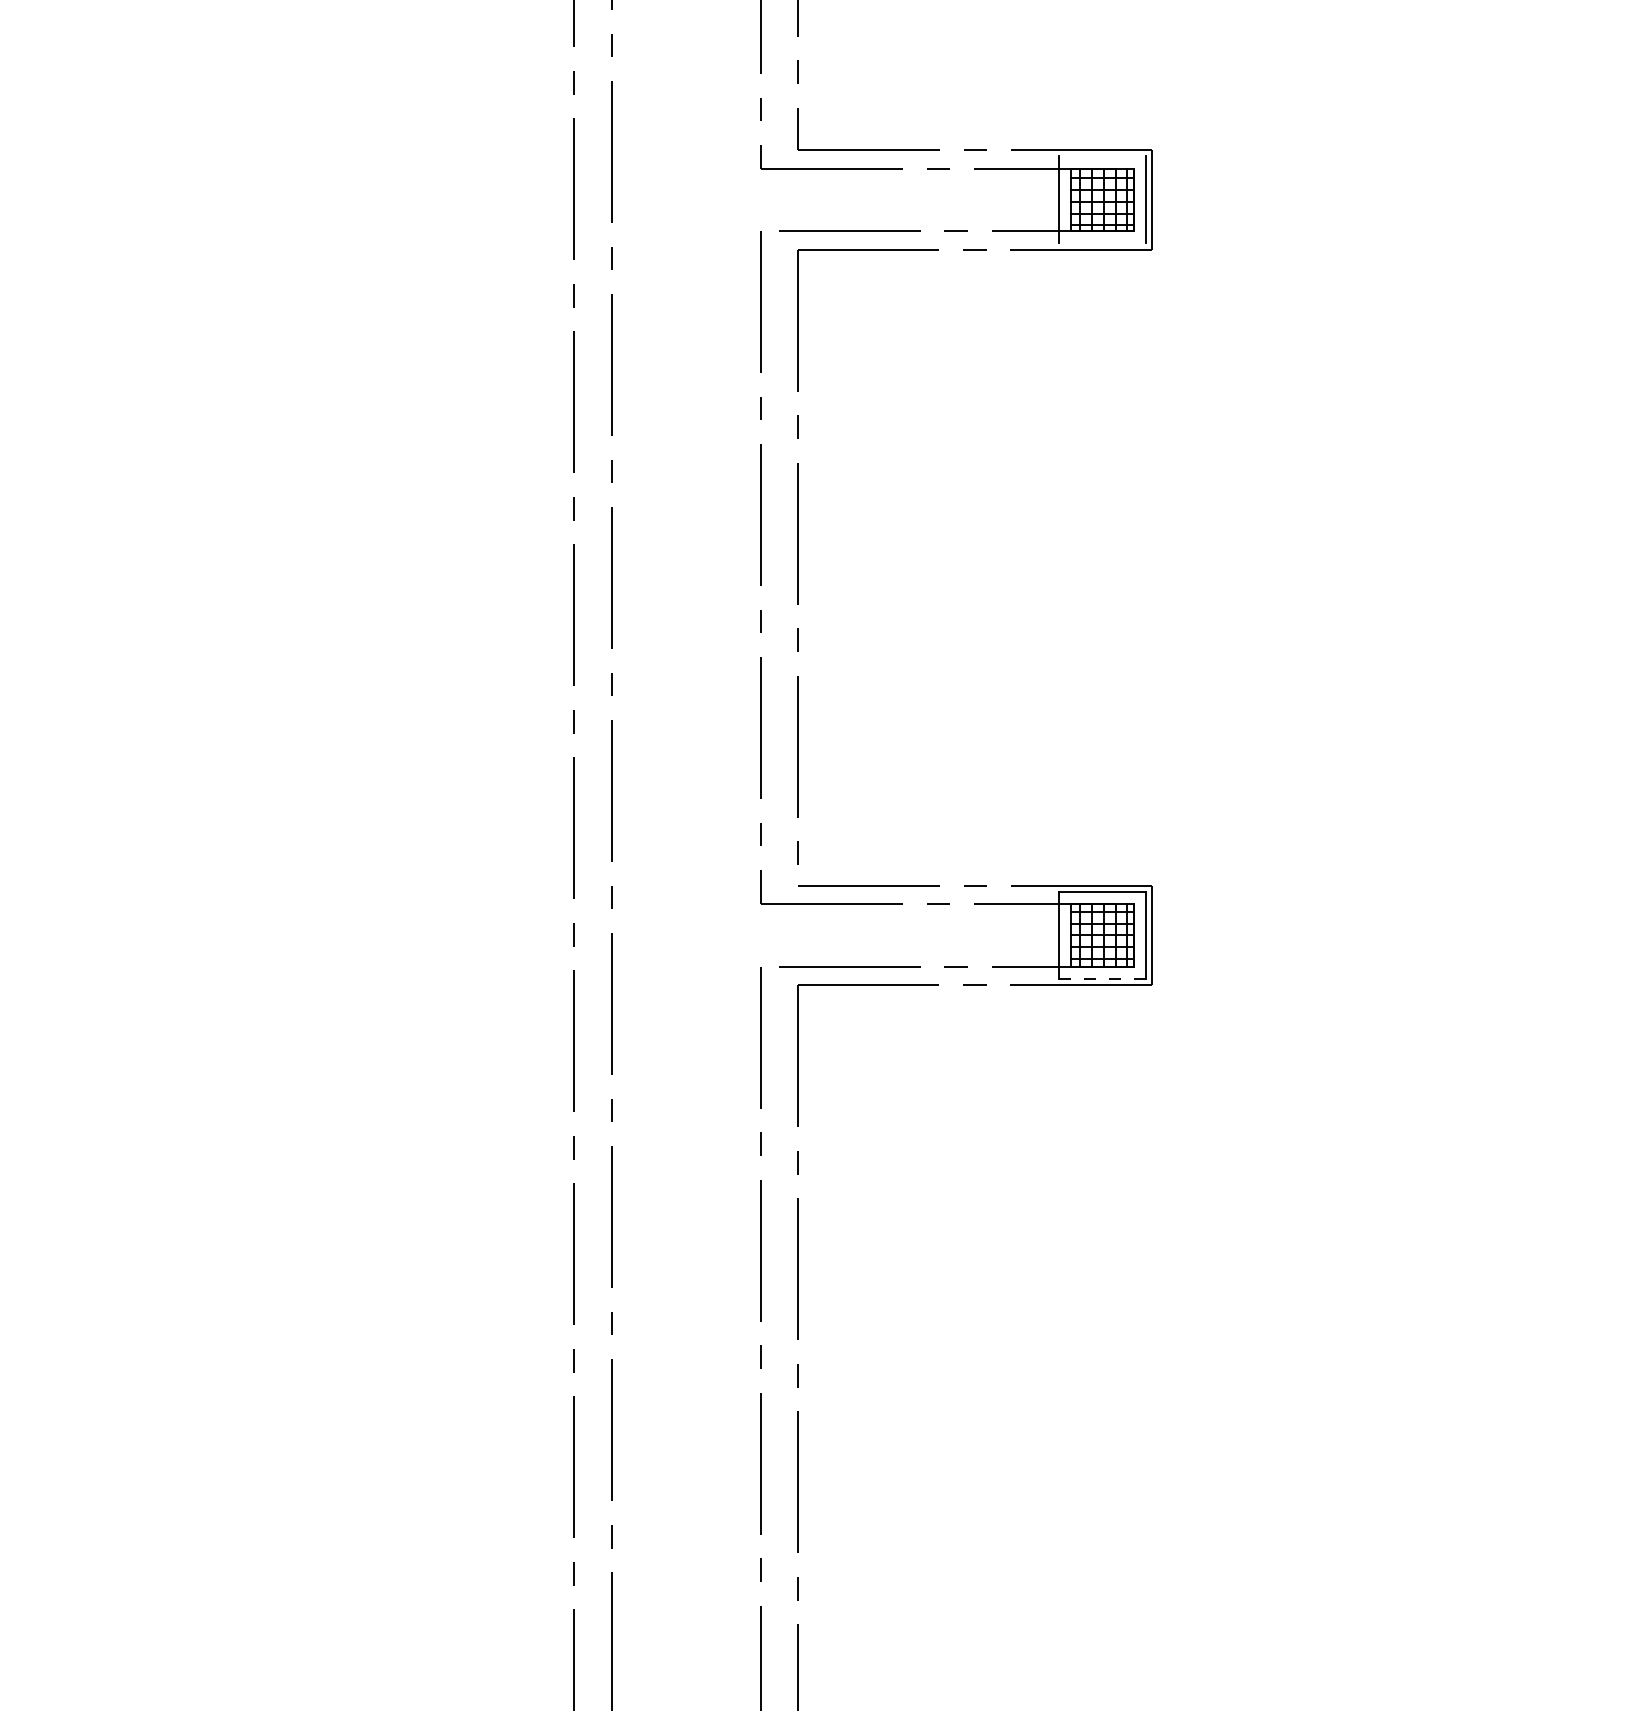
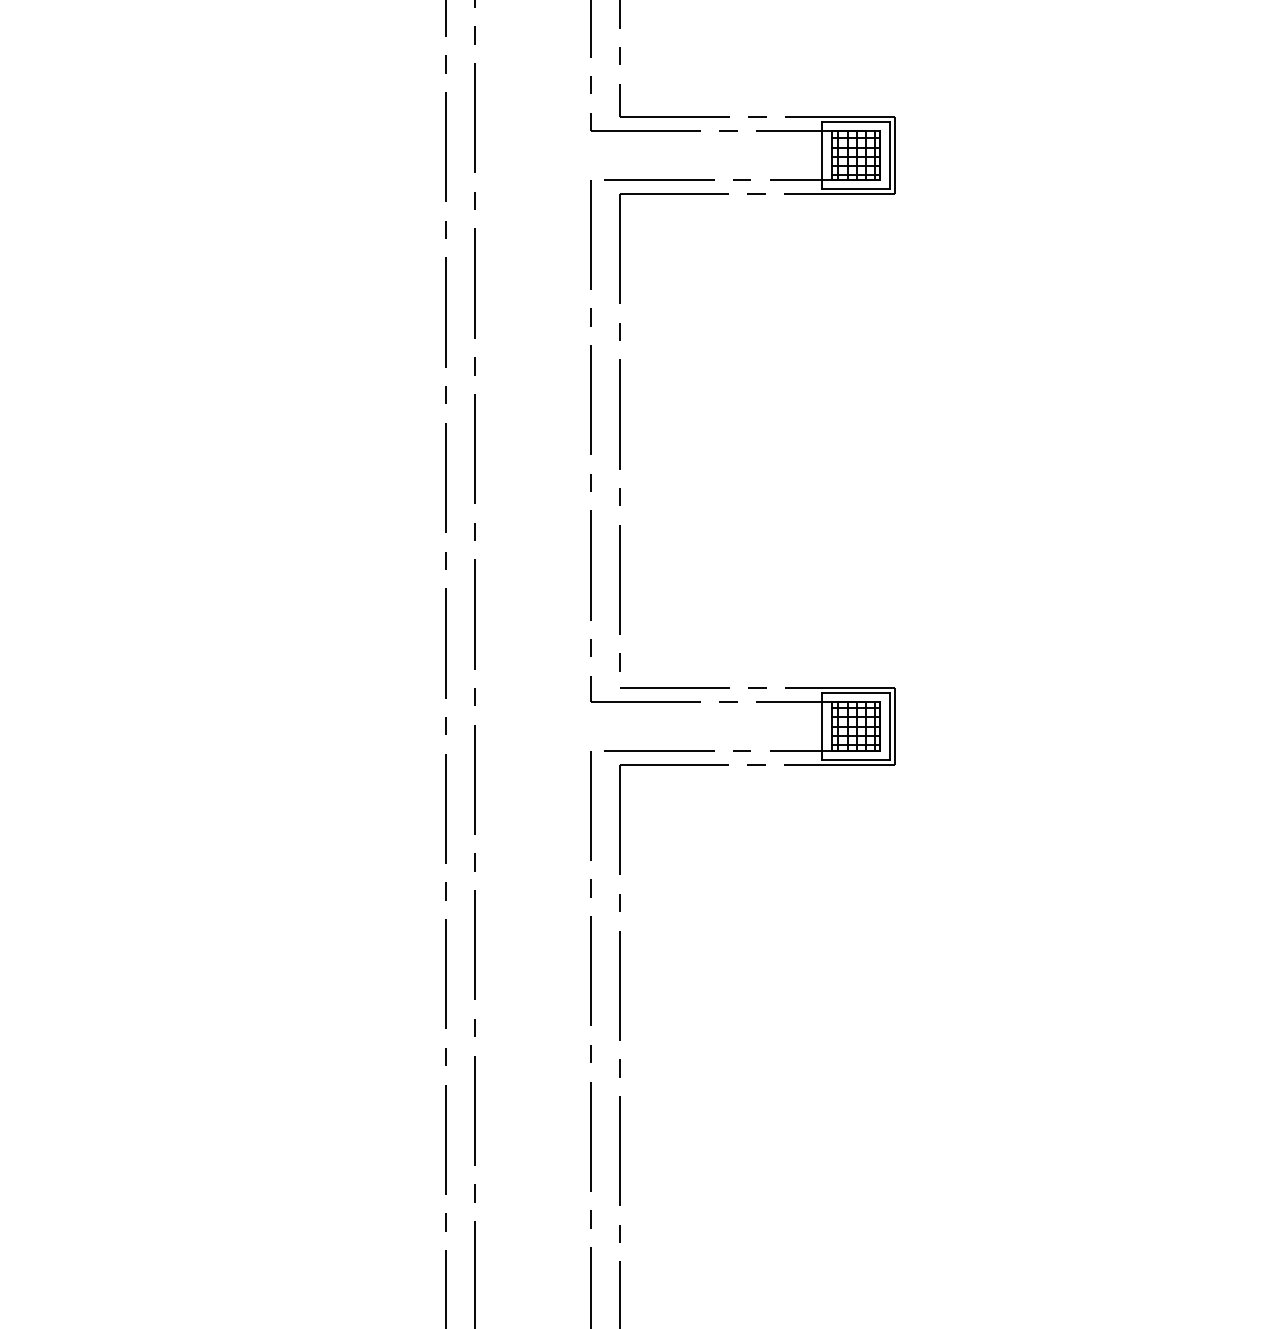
line: (1102, 156) -> (855, 121), added
line: (1102, 243) -> (855, 189), added
line: (1103, 978) -> (856, 760), dashed -> solid

